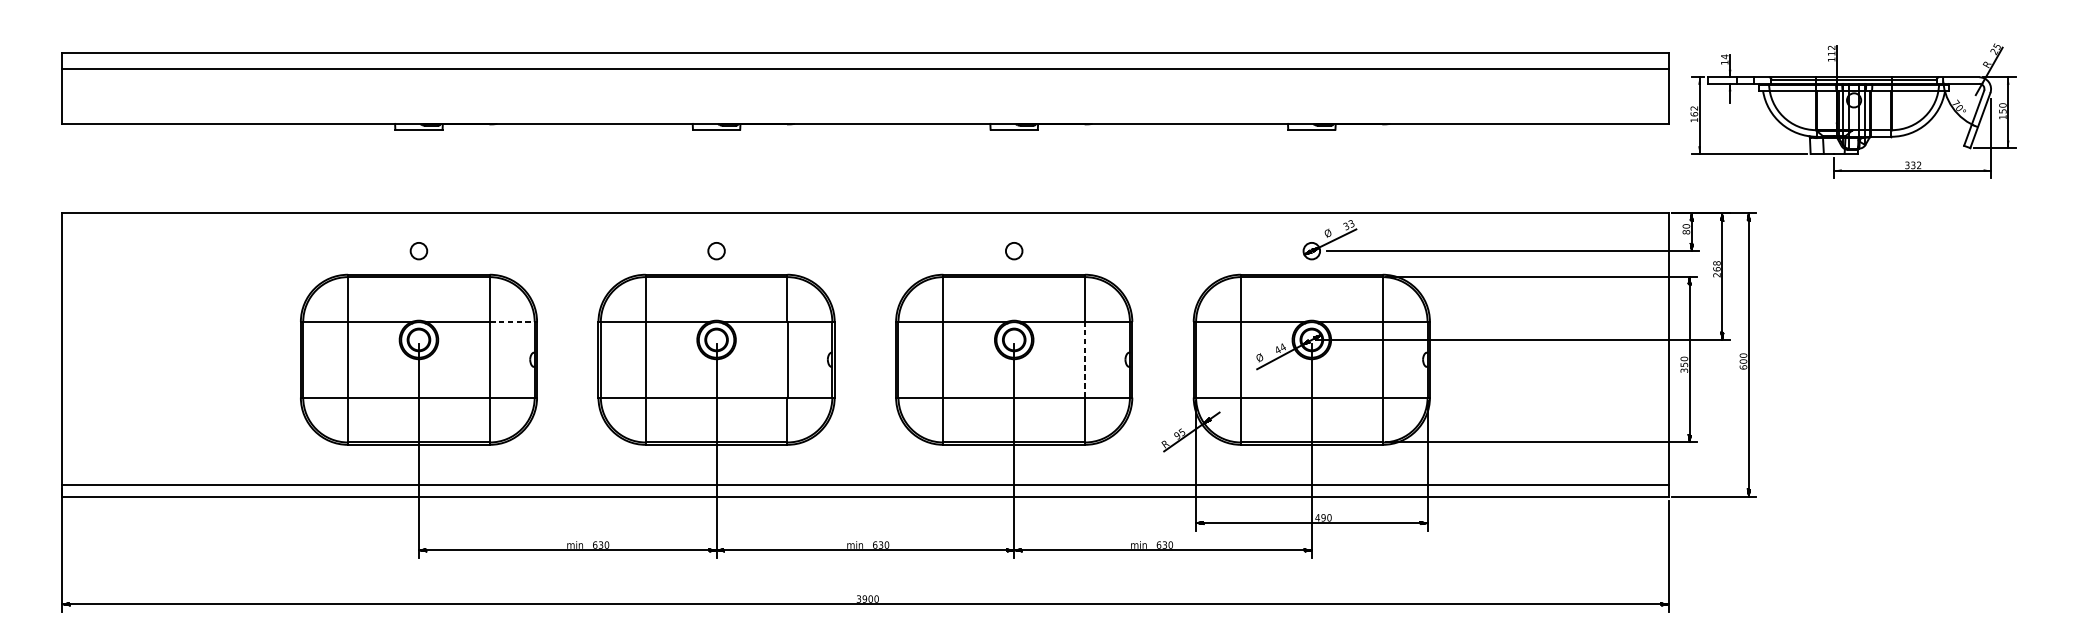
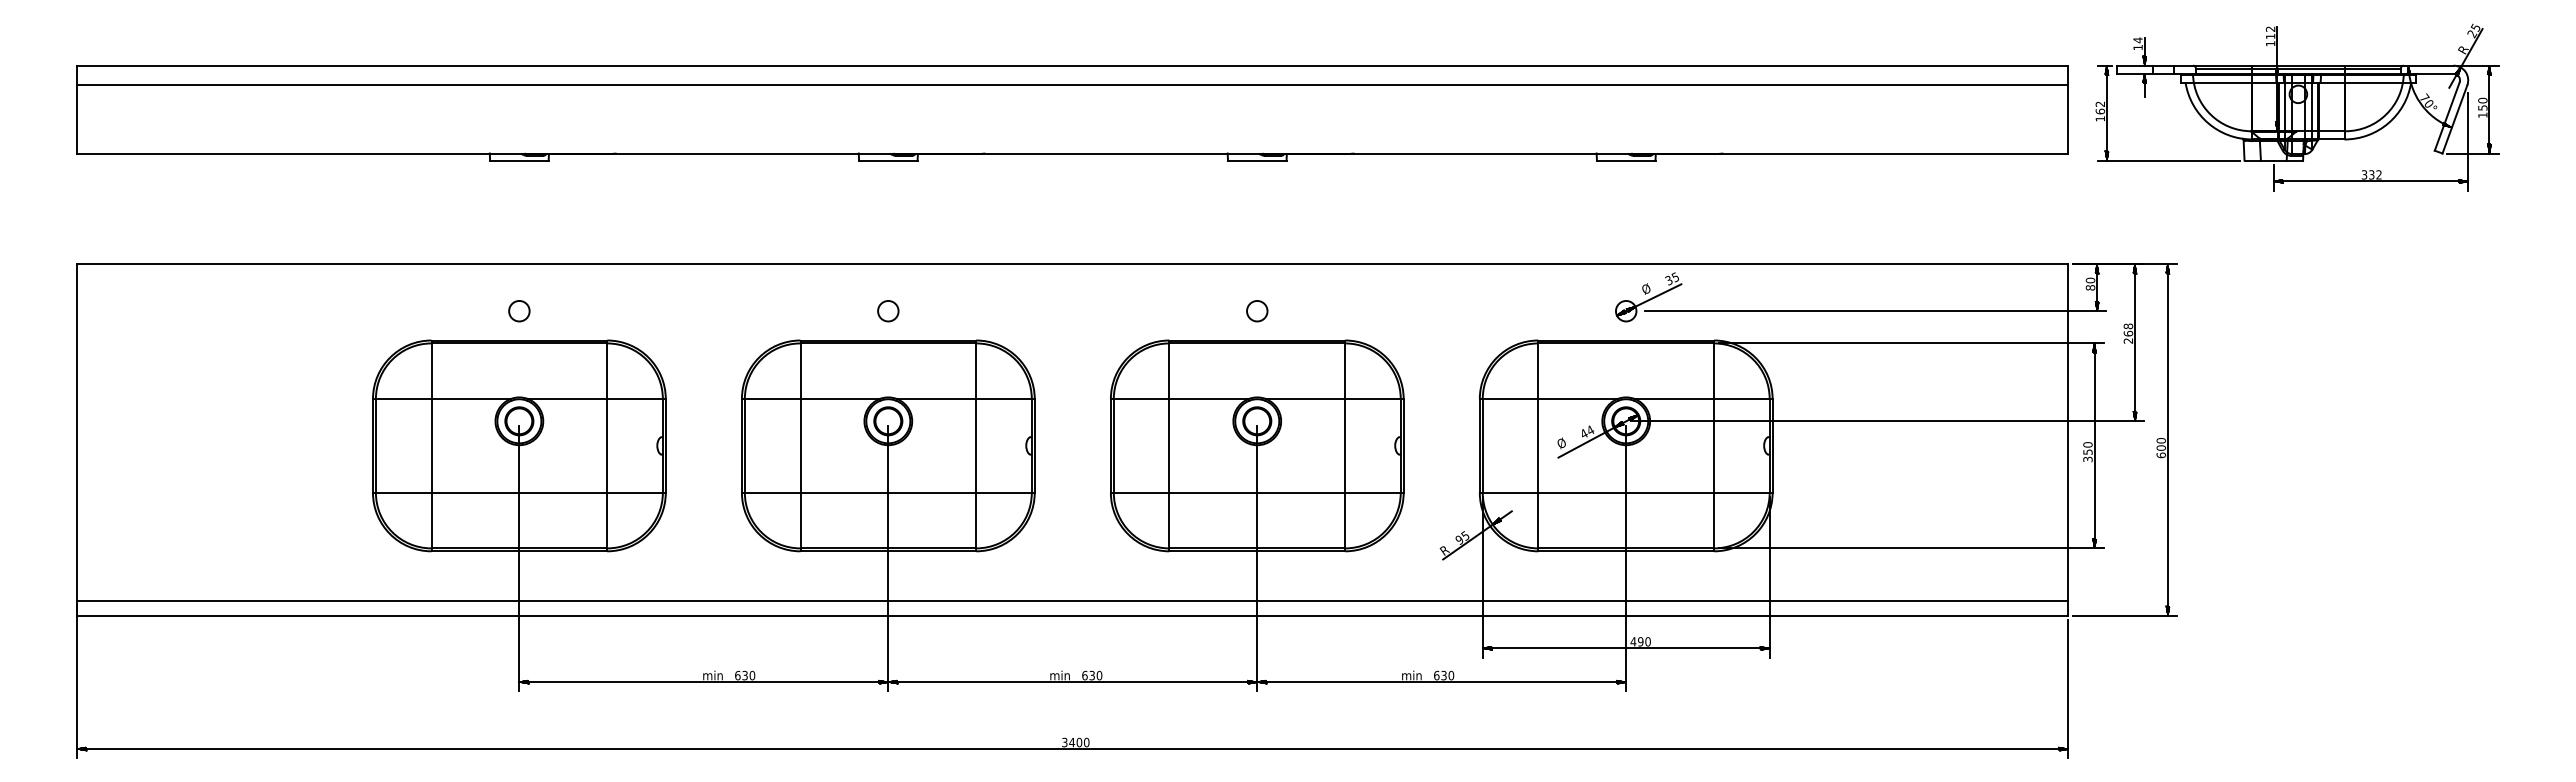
part: (1853, 111) -> (2297, 107), moved
text: (1351, 222) -> (1675, 275), 33 -> 35
line: (512, 322) -> (635, 399), dashed -> solid
line: (1085, 359) -> (1345, 445), dashed -> solid
text: (865, 599) -> (1072, 742), 3900 -> 3400

